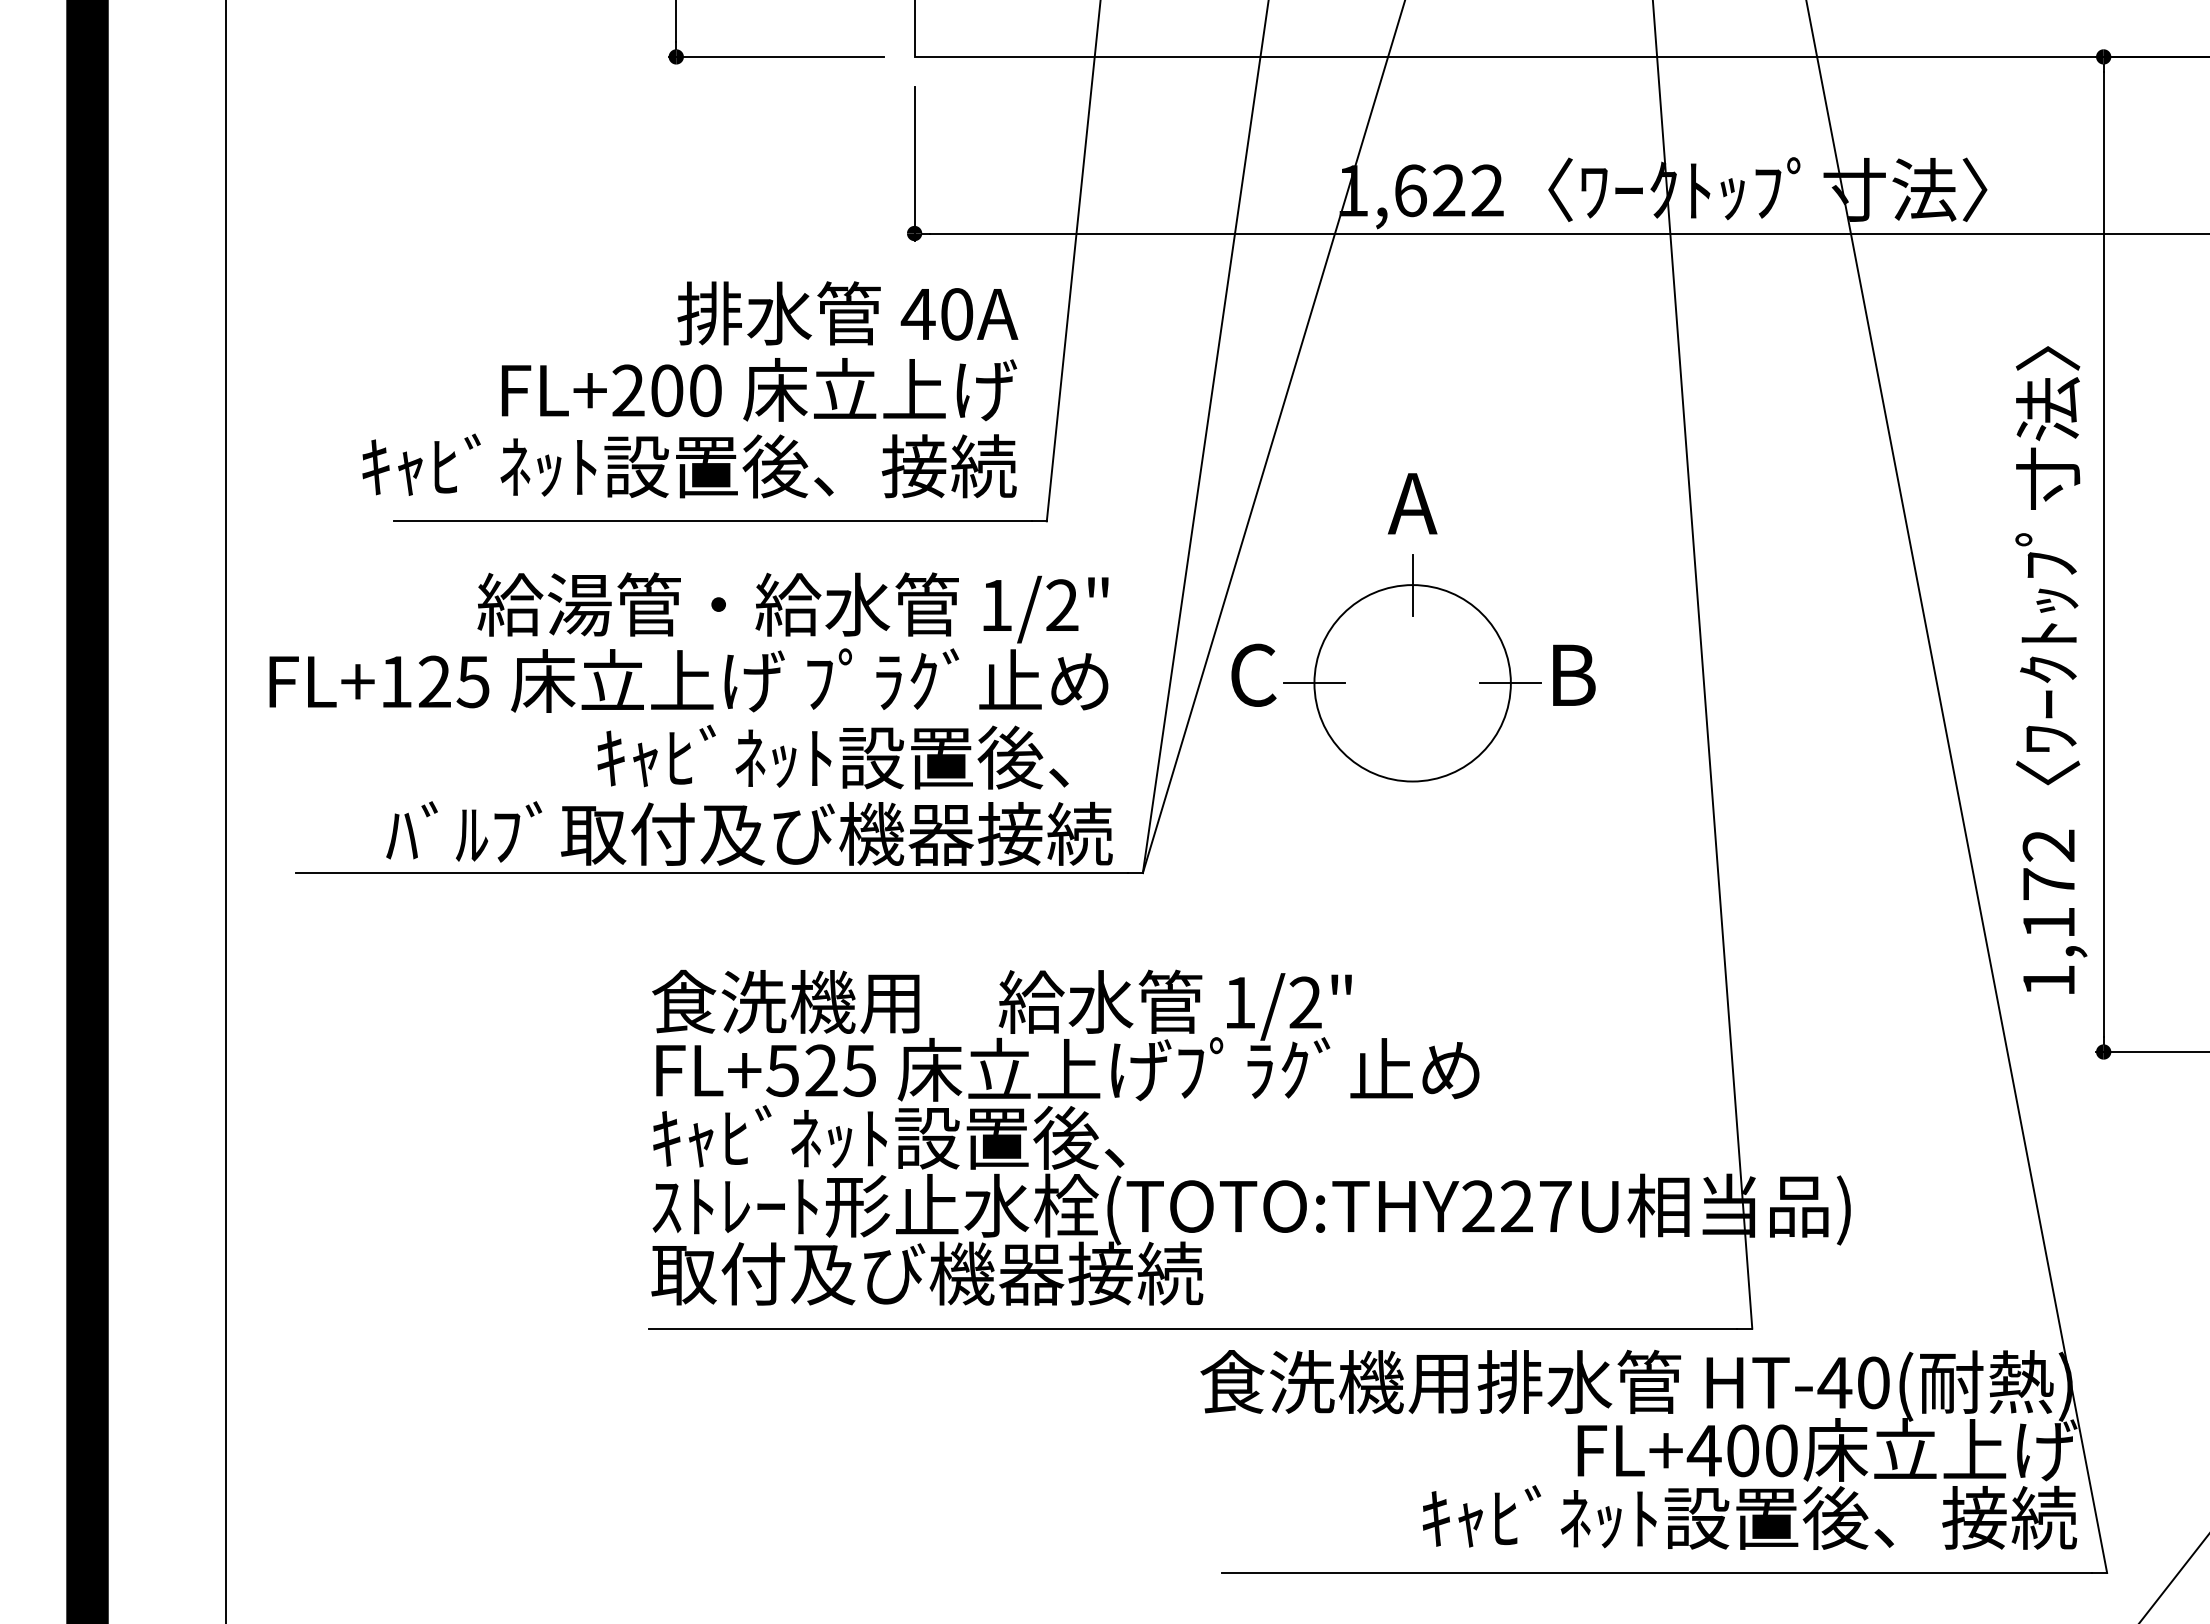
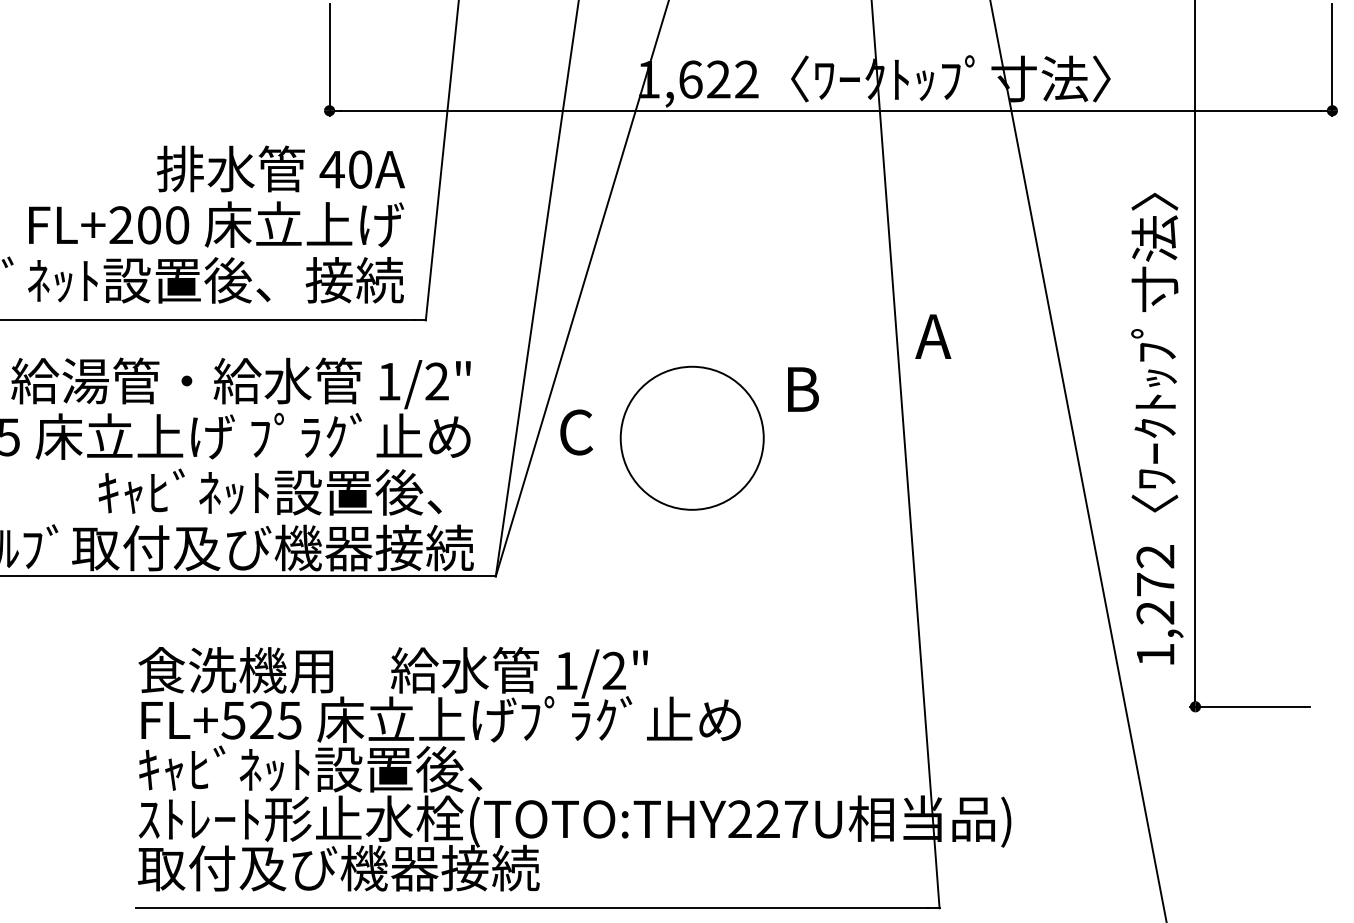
text: (1412, 503) -> (933, 336), moved
line: (1412, 584) -> (692, 366), removed
text: (1574, 674) -> (803, 388), moved
line: (1314, 683) -> (620, 438), removed
line: (1510, 683) -> (763, 438), removed
text: (2048, 922) -> (1155, 612), 1,172 -> 1,272

